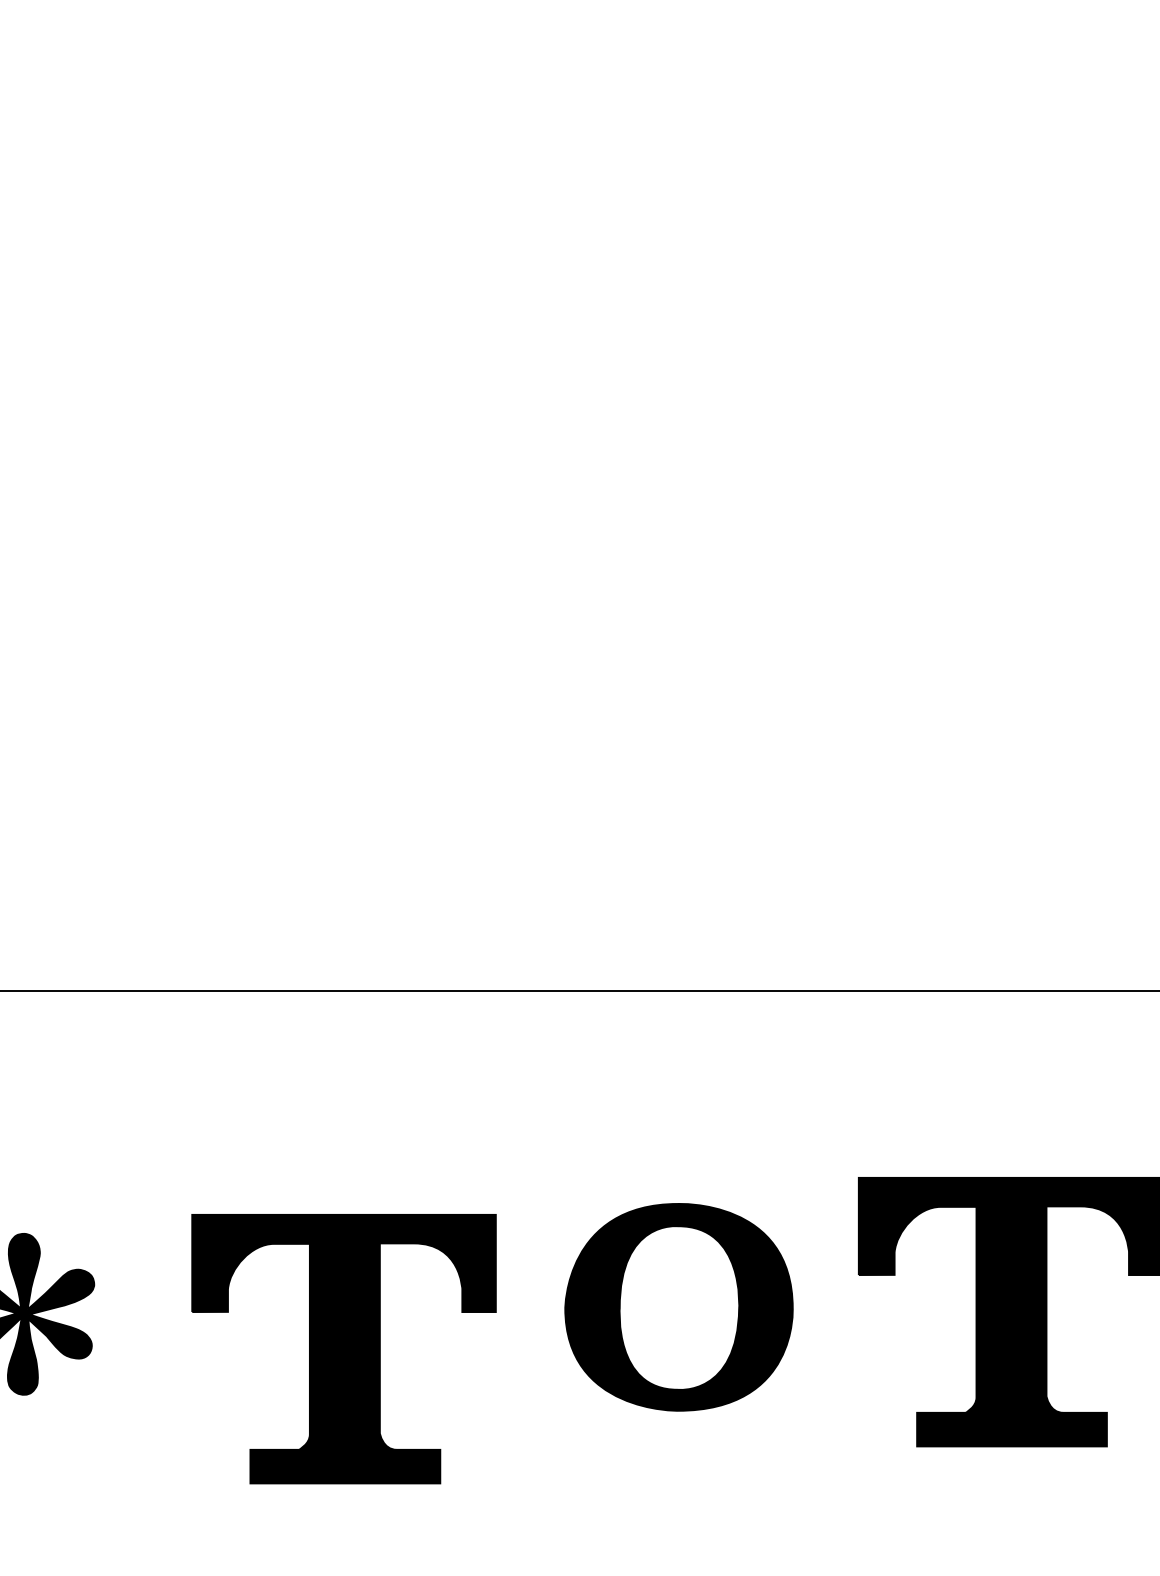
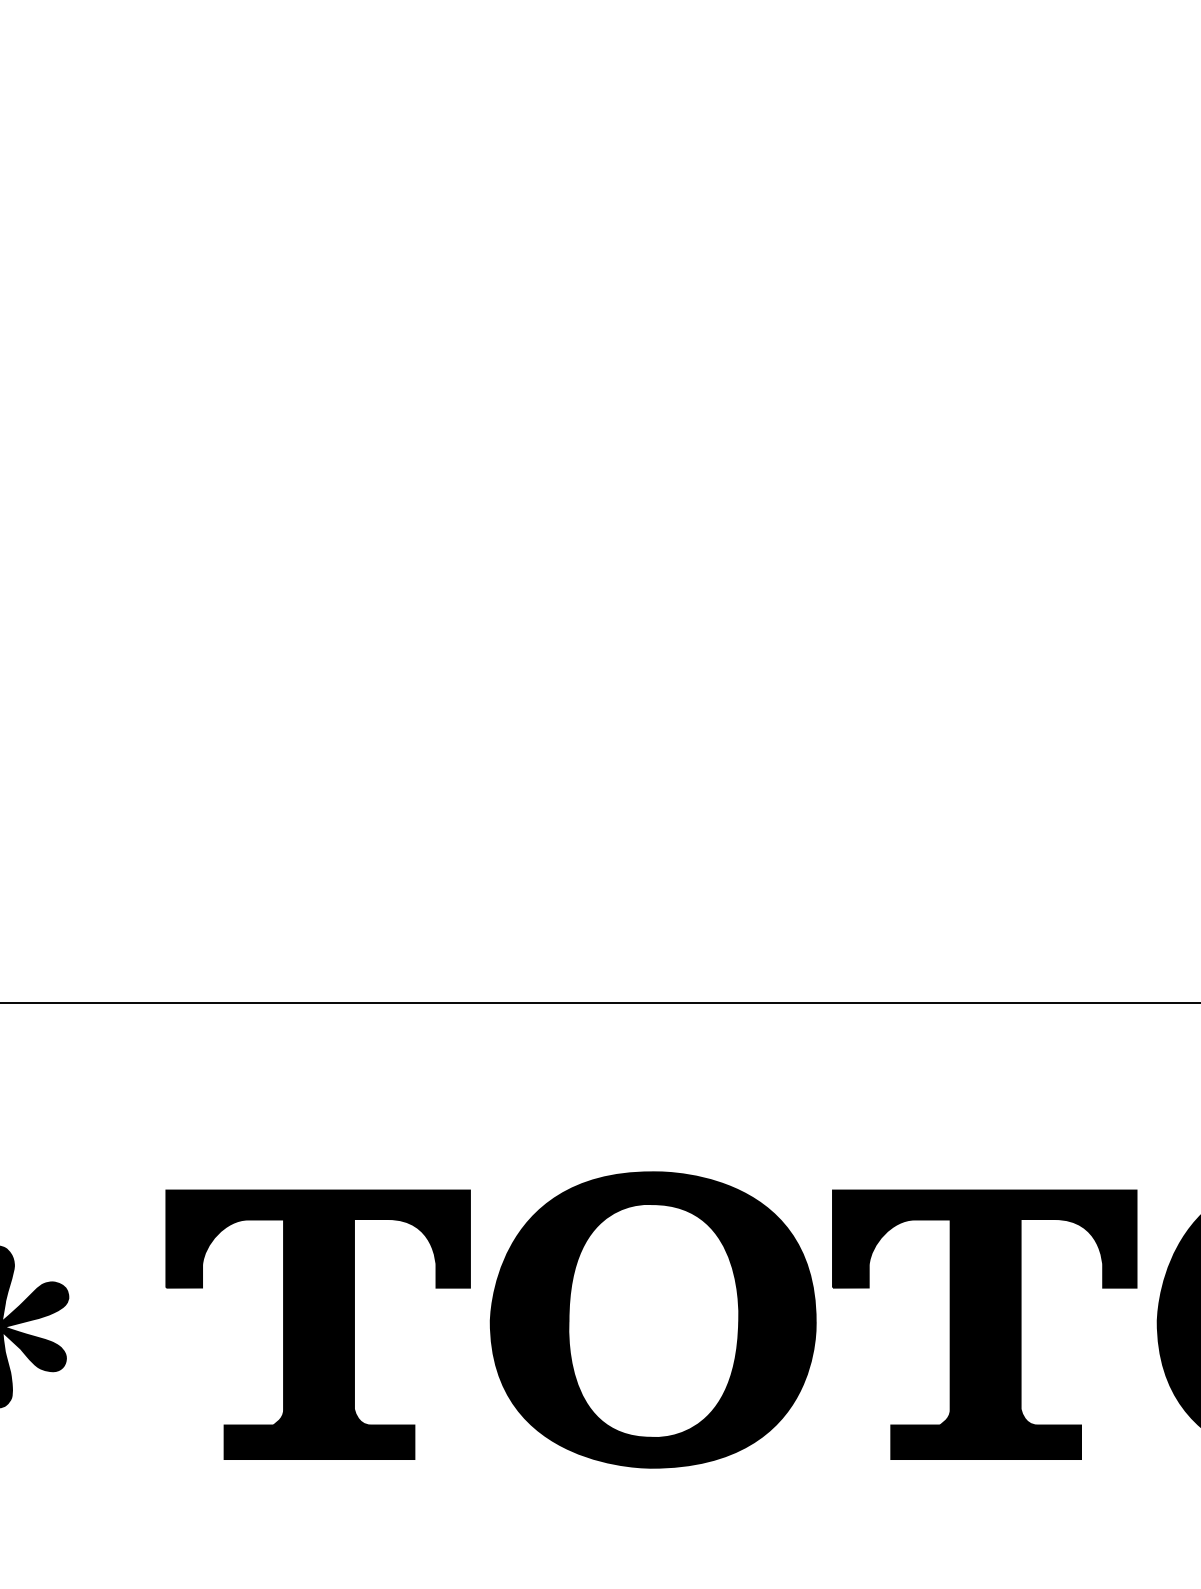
part: (678, 1306) -> (652, 1319), size x1.43
part: (343, 1348) -> (317, 1324), moved

